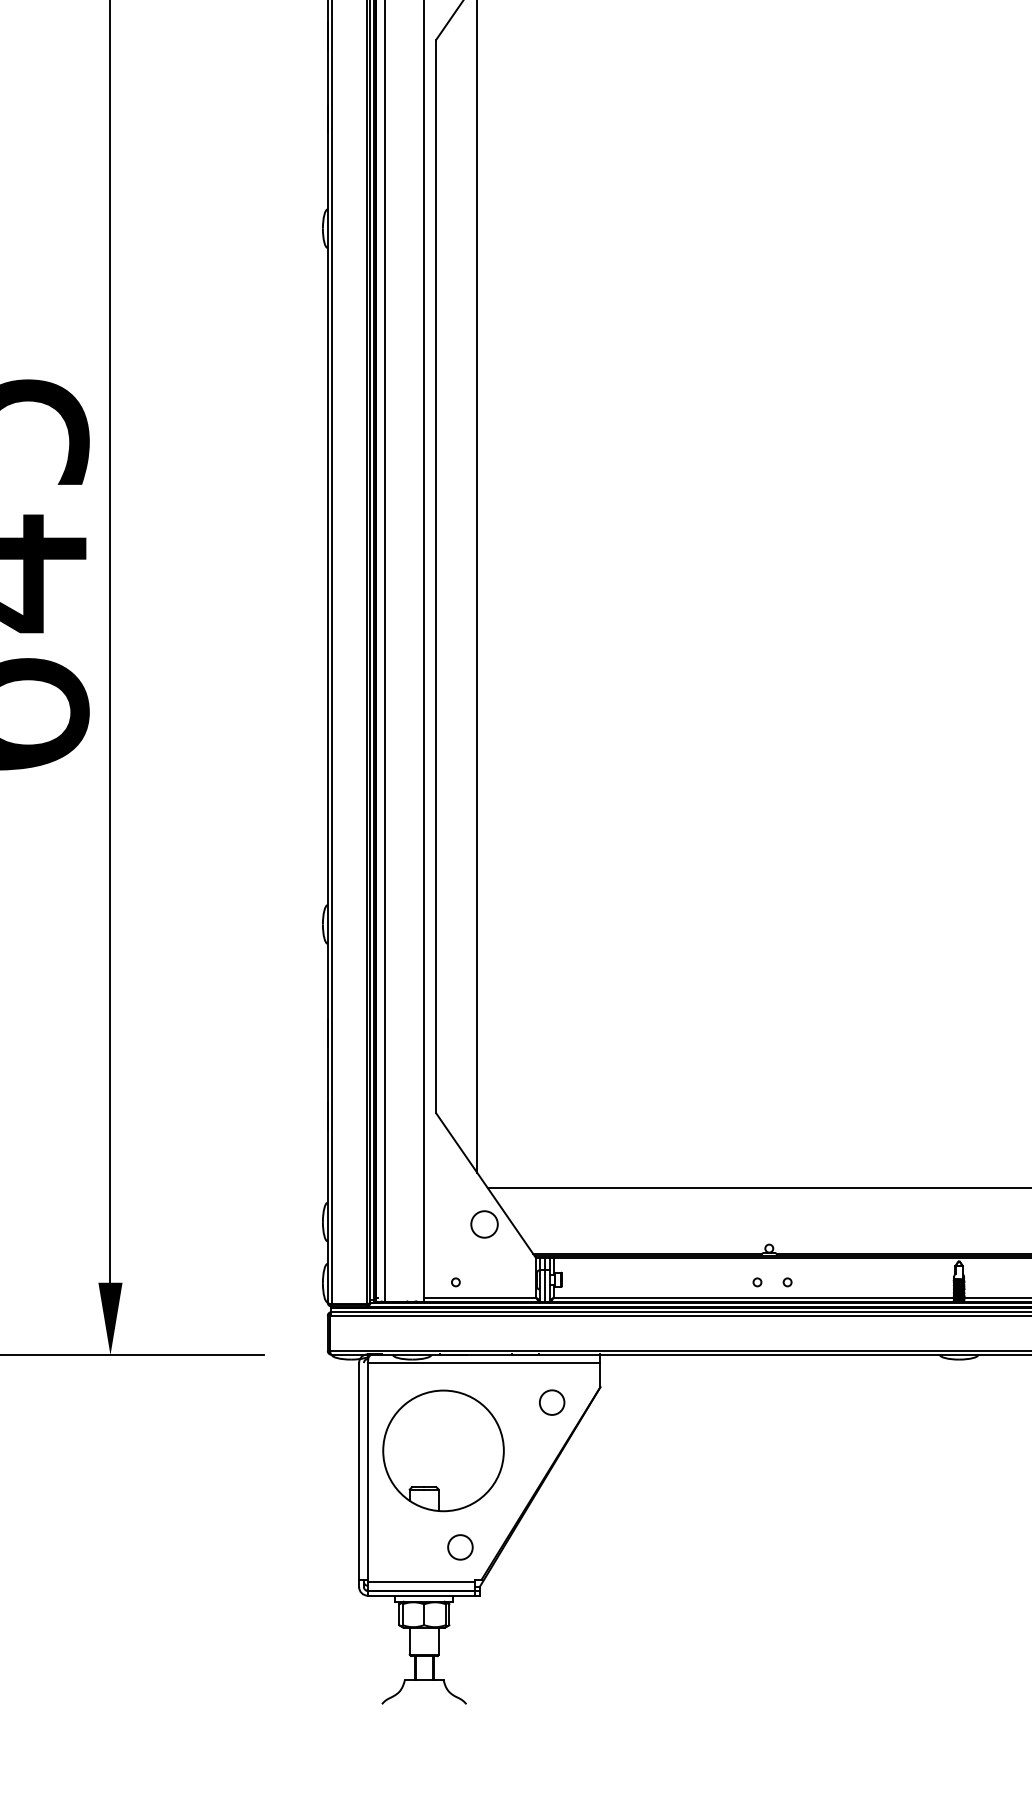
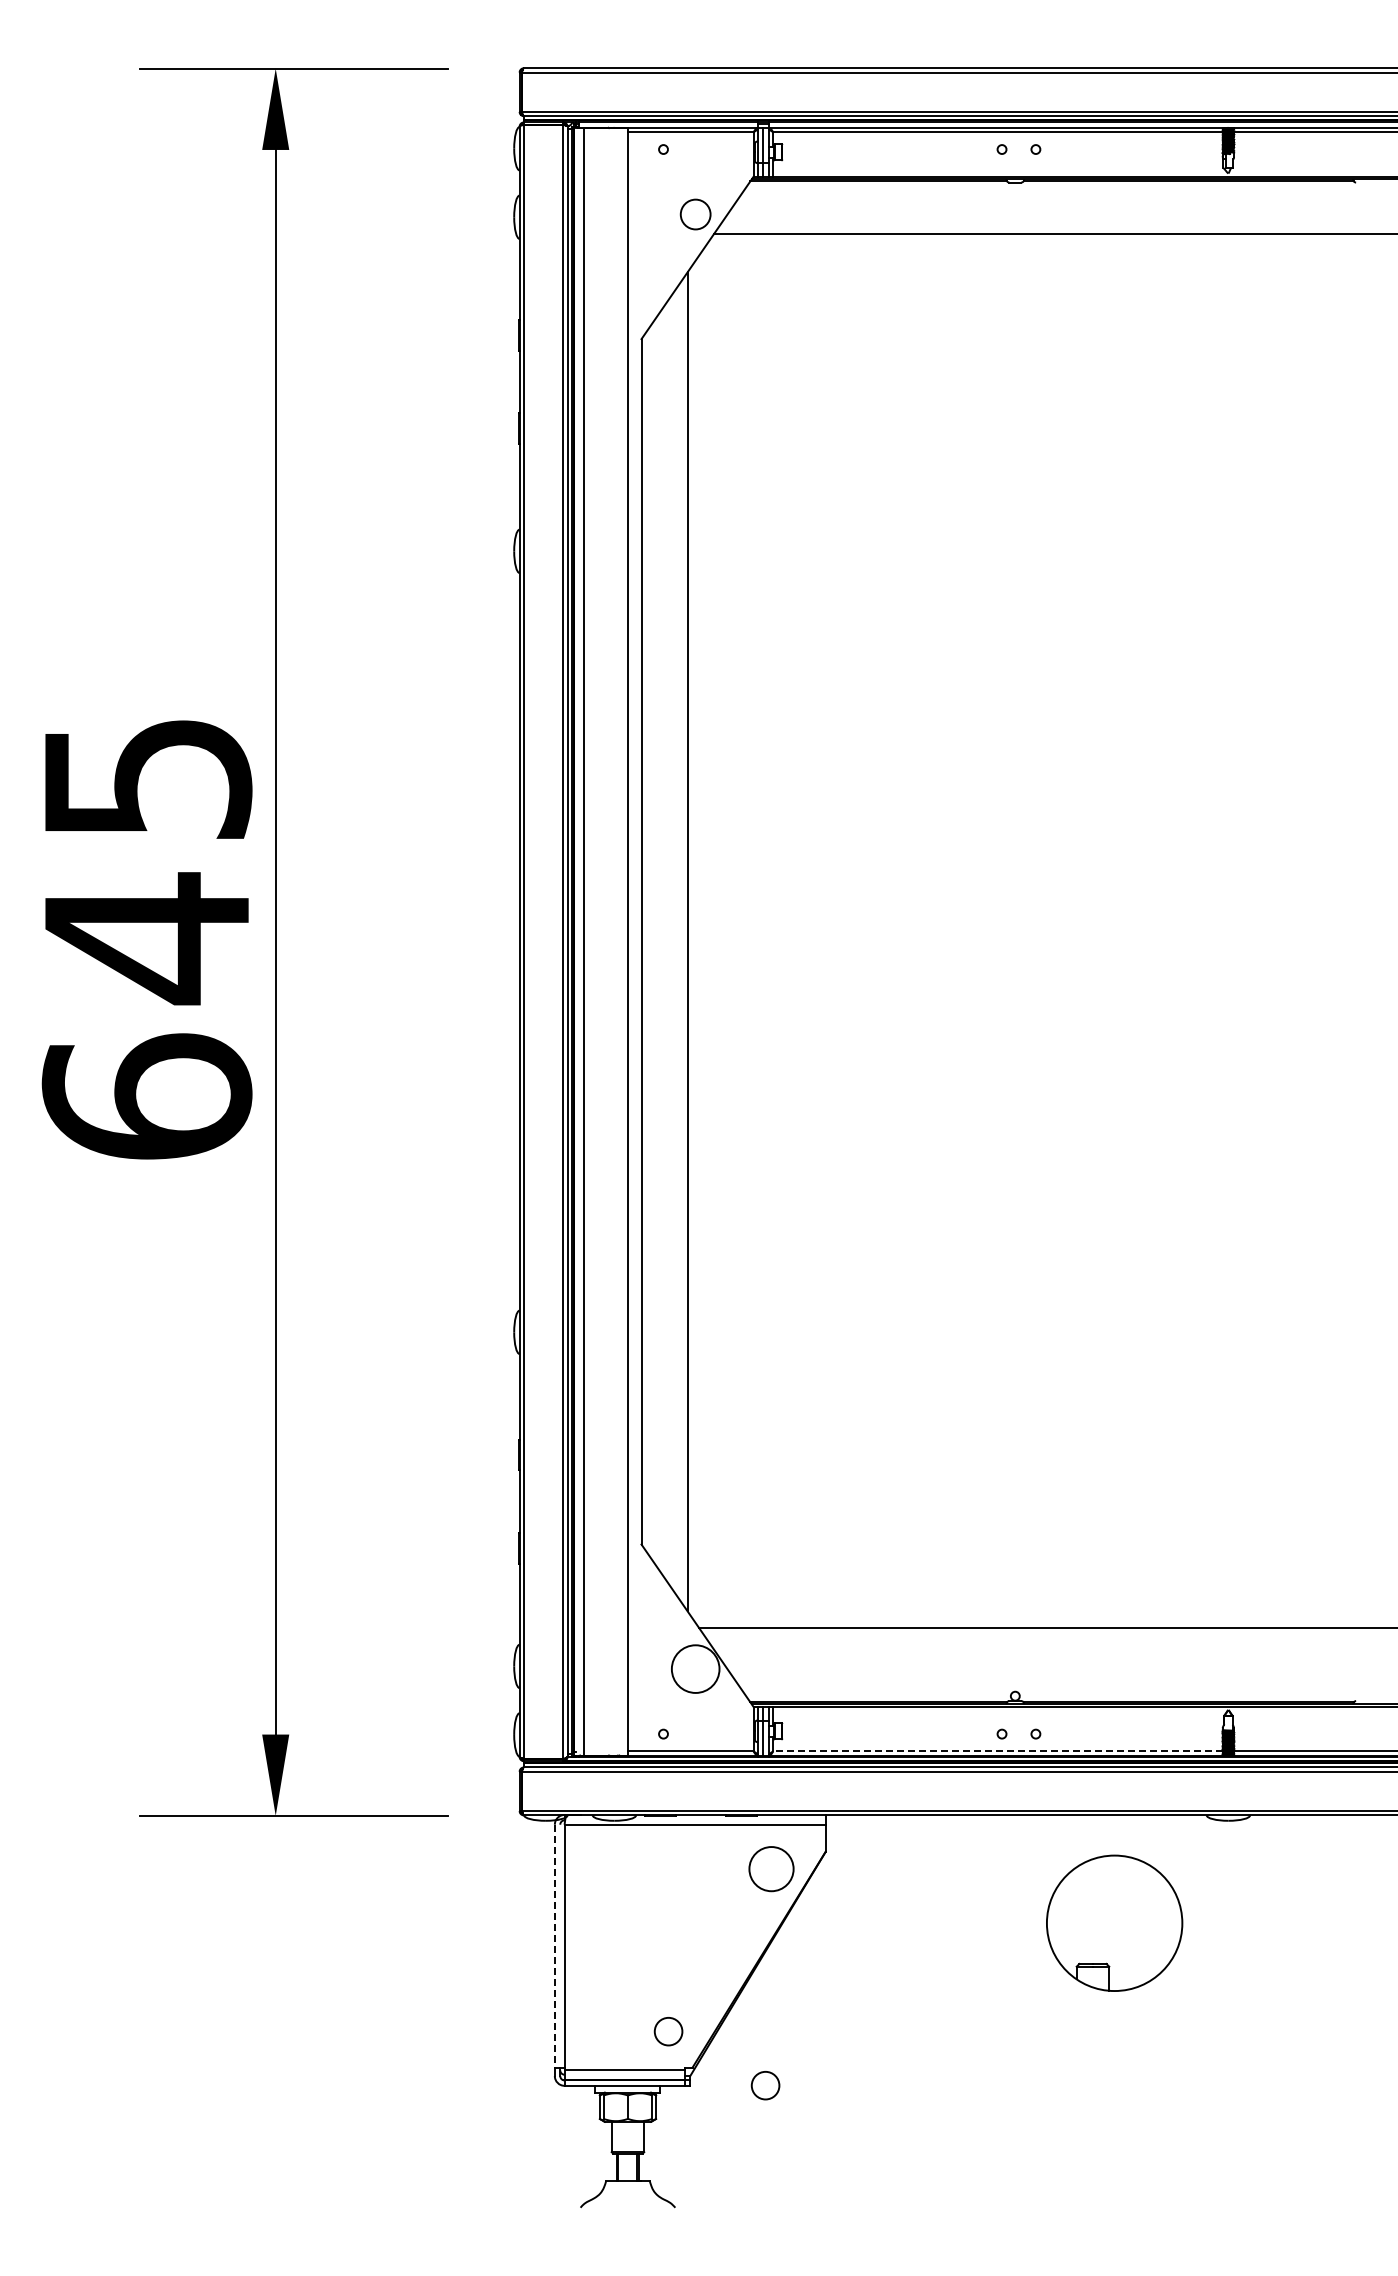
circle: (484, 1224) -> (695, 1669), size x1.6
line: (754, 1297) -> (998, 1751), solid -> dashed
circle: (552, 1402) -> (771, 1868), size x1.6
part: (443, 1450) -> (1114, 1922), moved
line: (358, 1471) -> (554, 1946), solid -> dashed
circle: (546, 1595) -> (765, 2085), added

